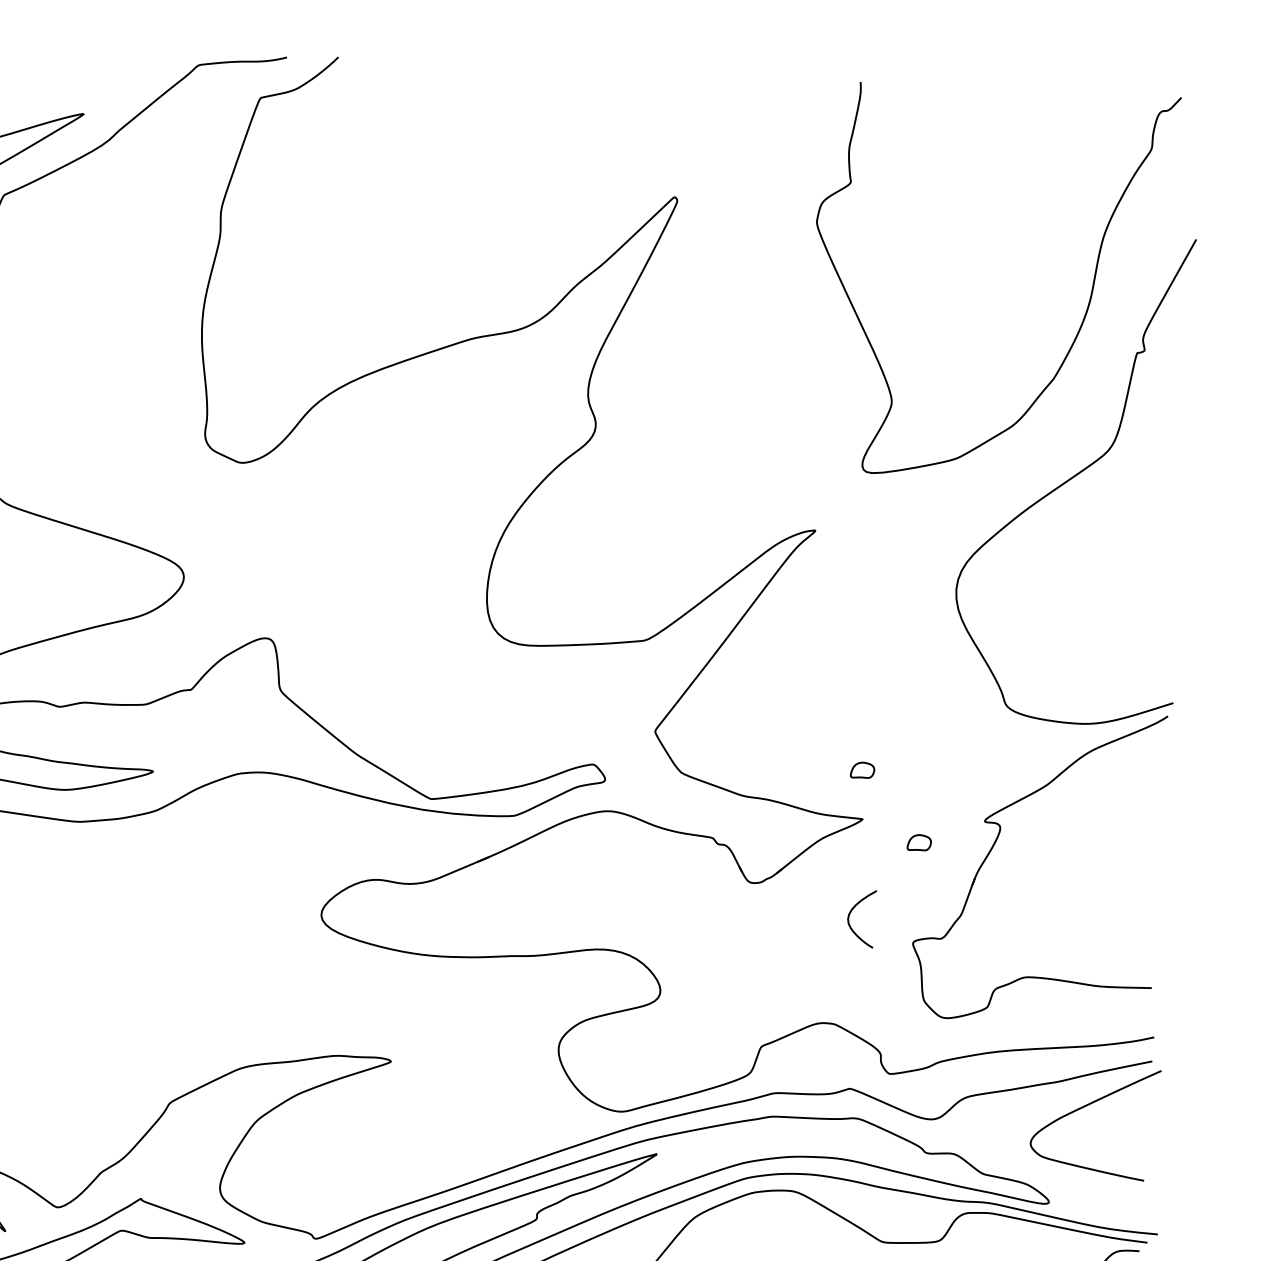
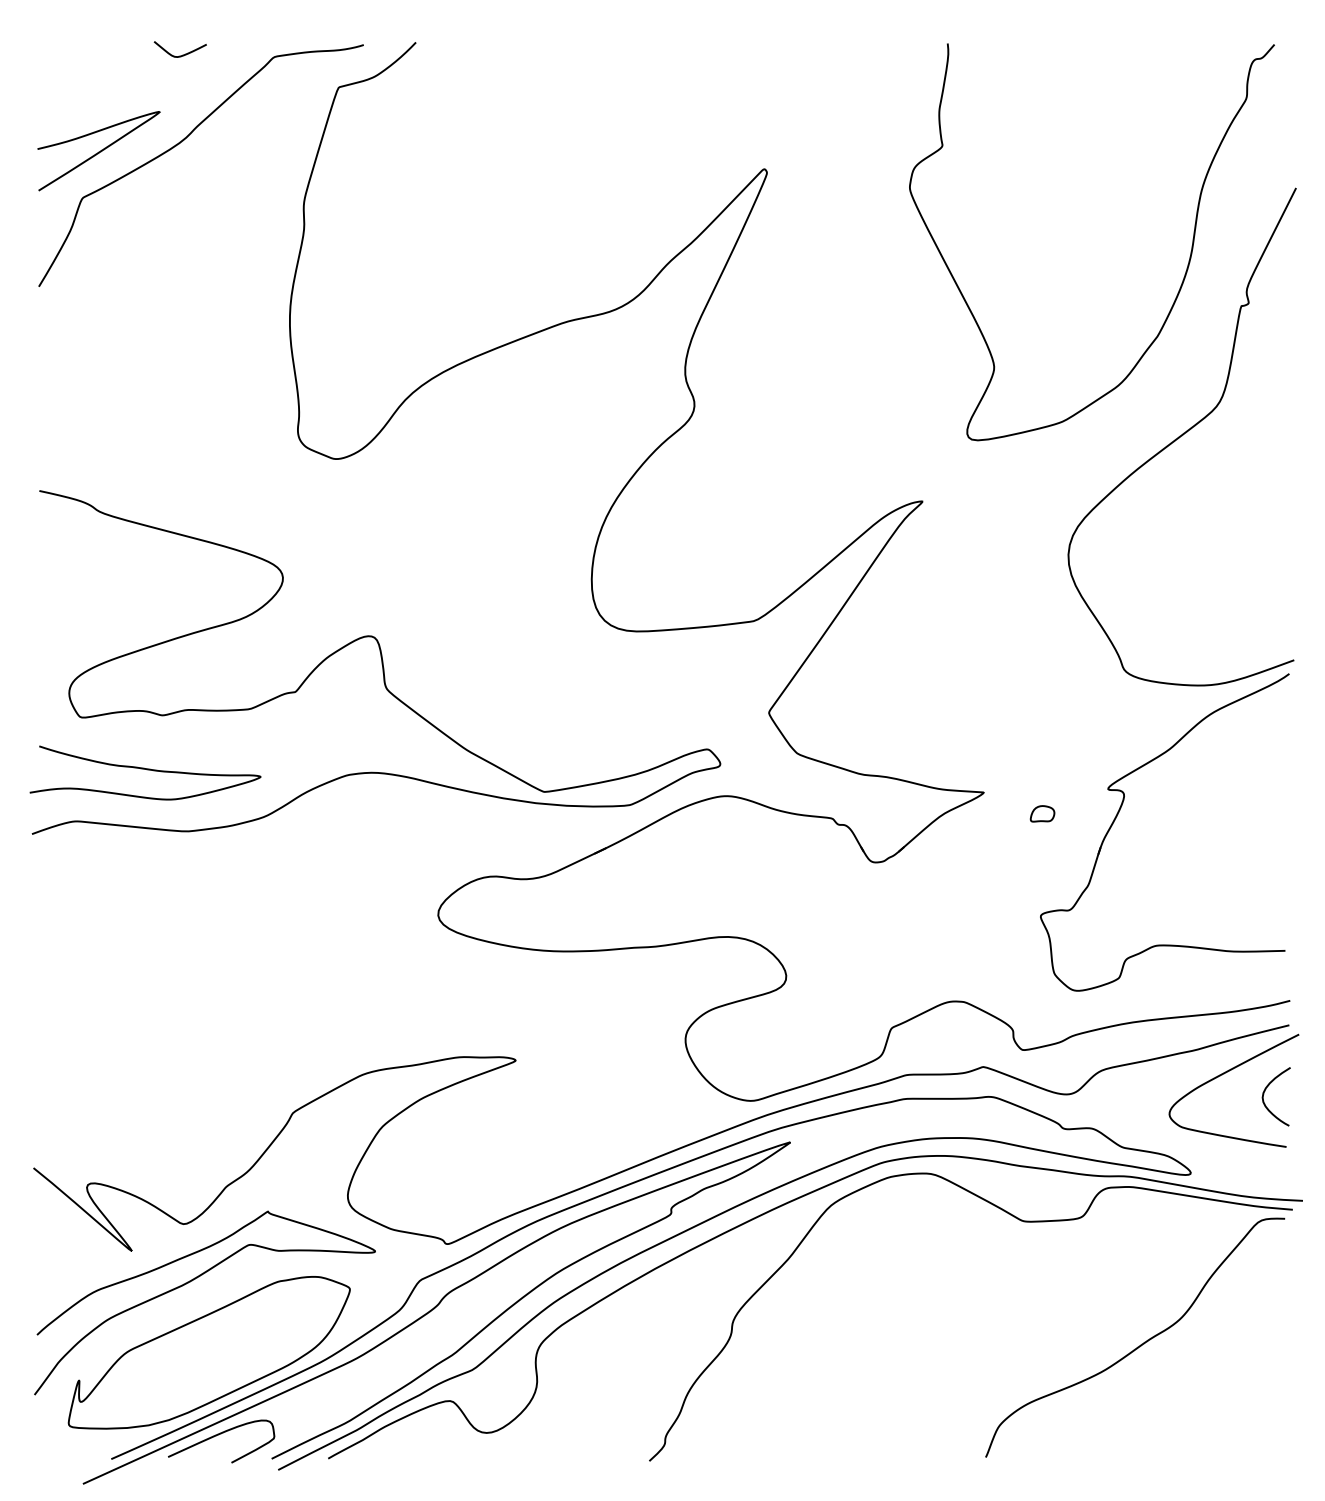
curve: (108, 58) -> (182, 54), added
part: (862, 769) -> (981, 742), removed
curve: (851, 913) -> (1265, 1091), moved

